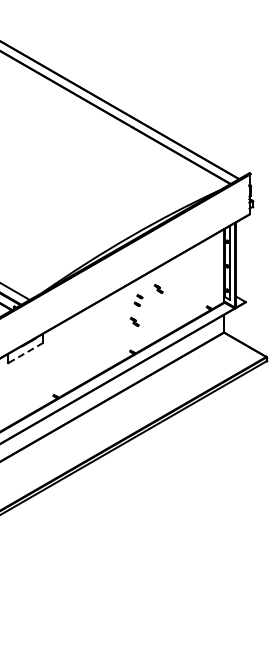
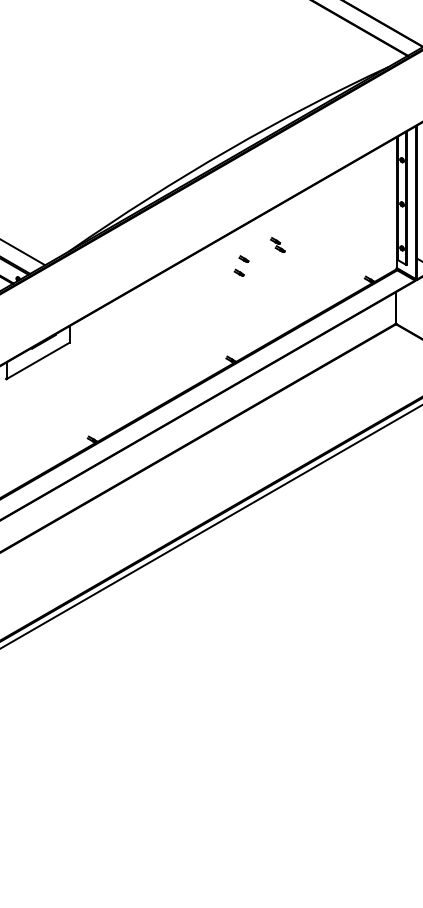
part: (134, 321) -> (234, 304), removed
line: (25, 353) -> (37, 361), dashed -> solid

